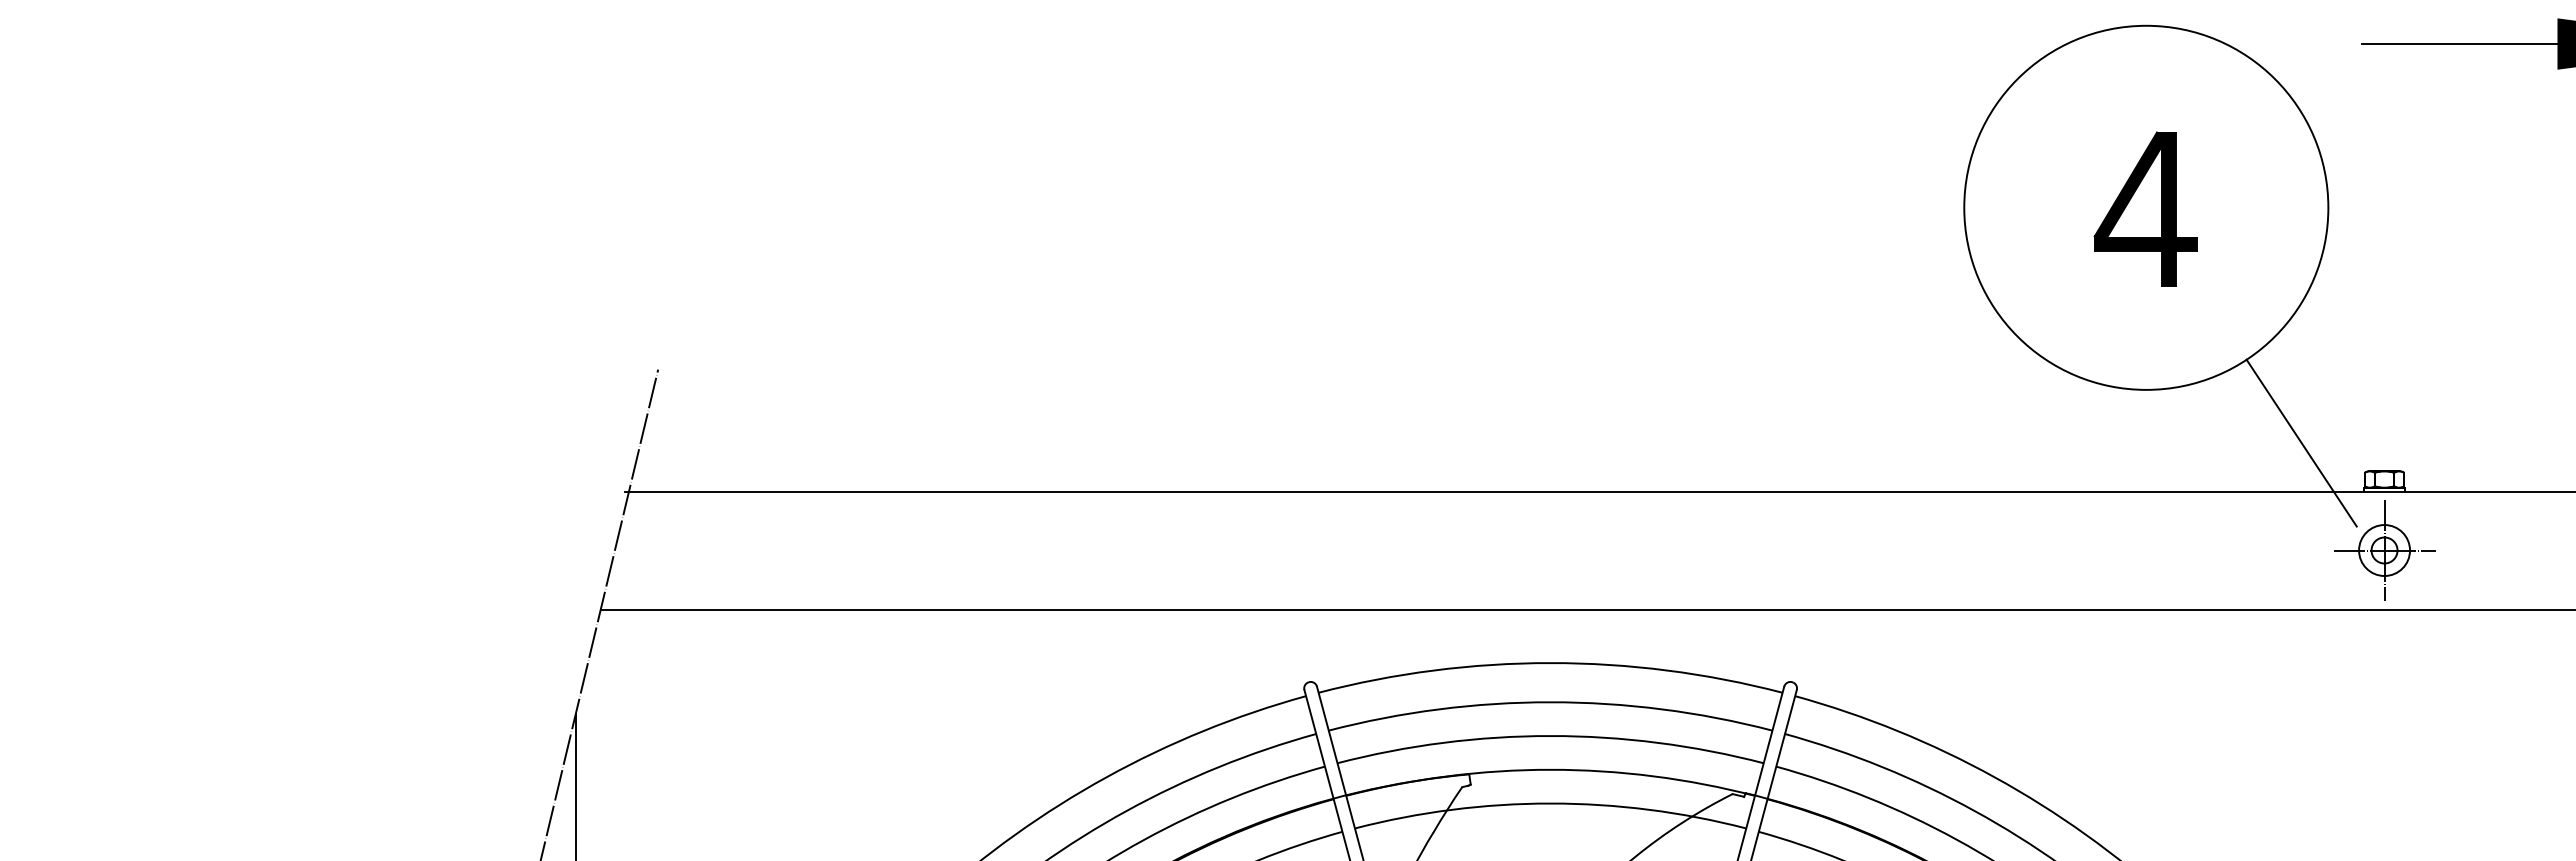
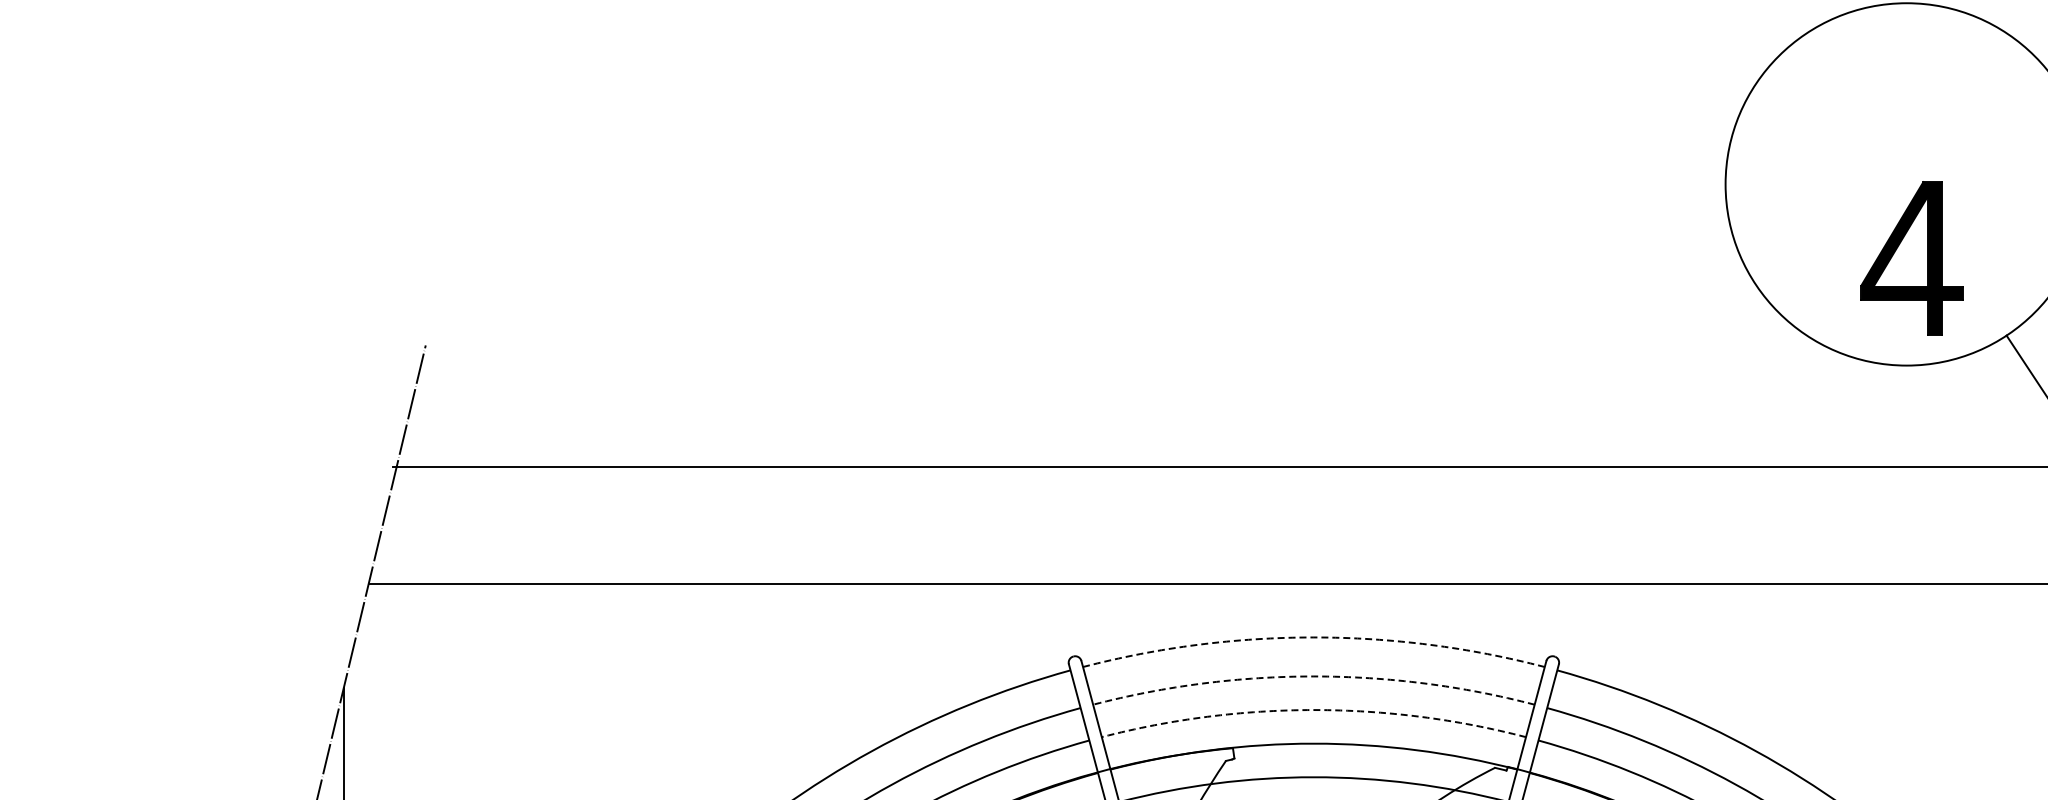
part: (2145, 208) -> (1911, 257), moved
arc: (1550, 663) -> (1313, 637), solid -> dashed
arc: (1550, 702) -> (1313, 676), solid -> dashed
arc: (1550, 736) -> (1313, 710), solid -> dashed

